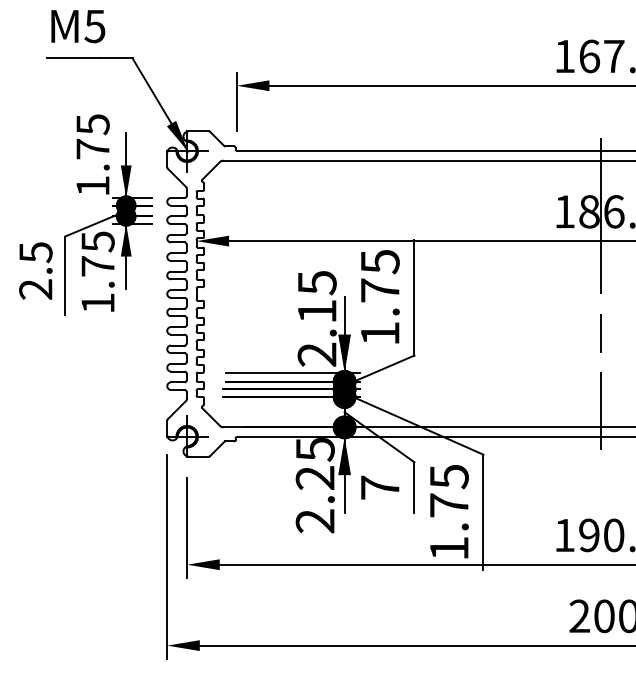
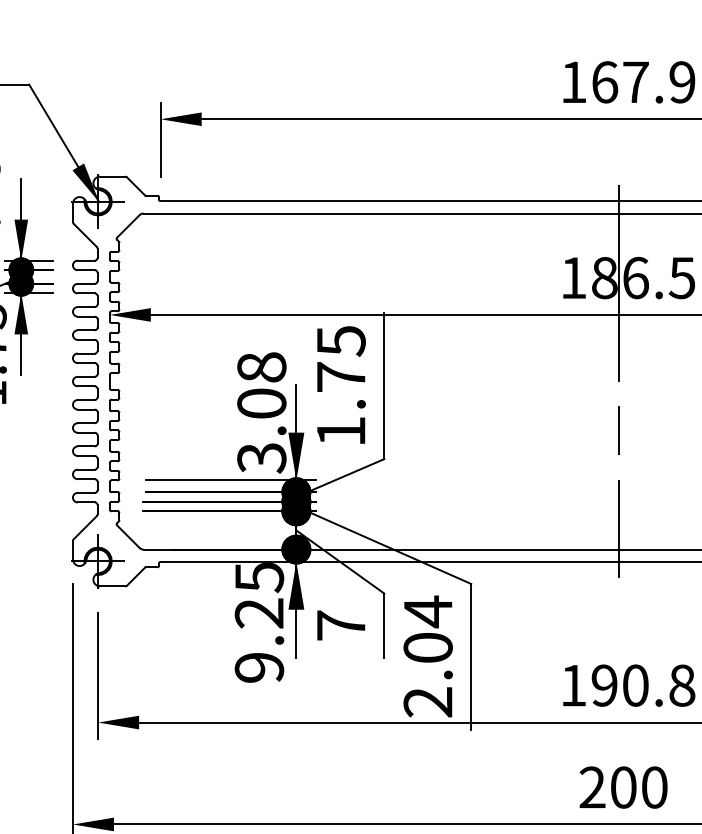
text: (316, 318) -> (260, 412), 2.15 -> 3.08
text: (448, 511) -> (427, 655), 1.75 -> 2.04
text: (315, 521) -> (259, 668), 2.25 -> 9.25

